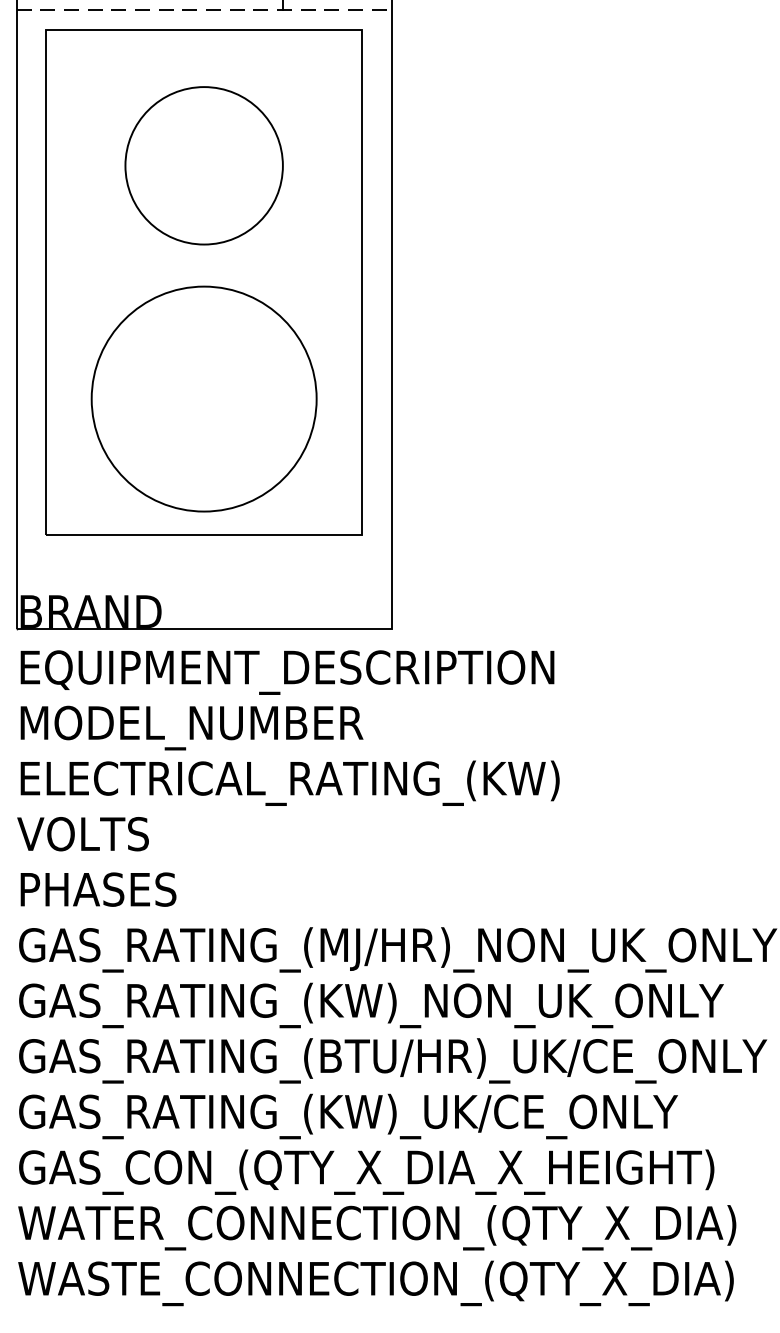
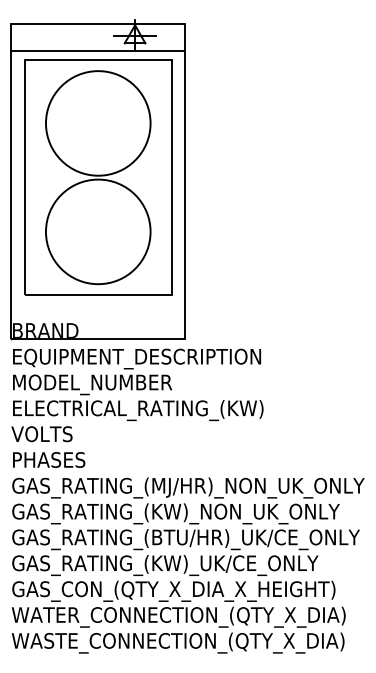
line: (204, 11) -> (98, 51), dashed -> solid
circle: (202, 165) -> (97, 123), size x1.43

